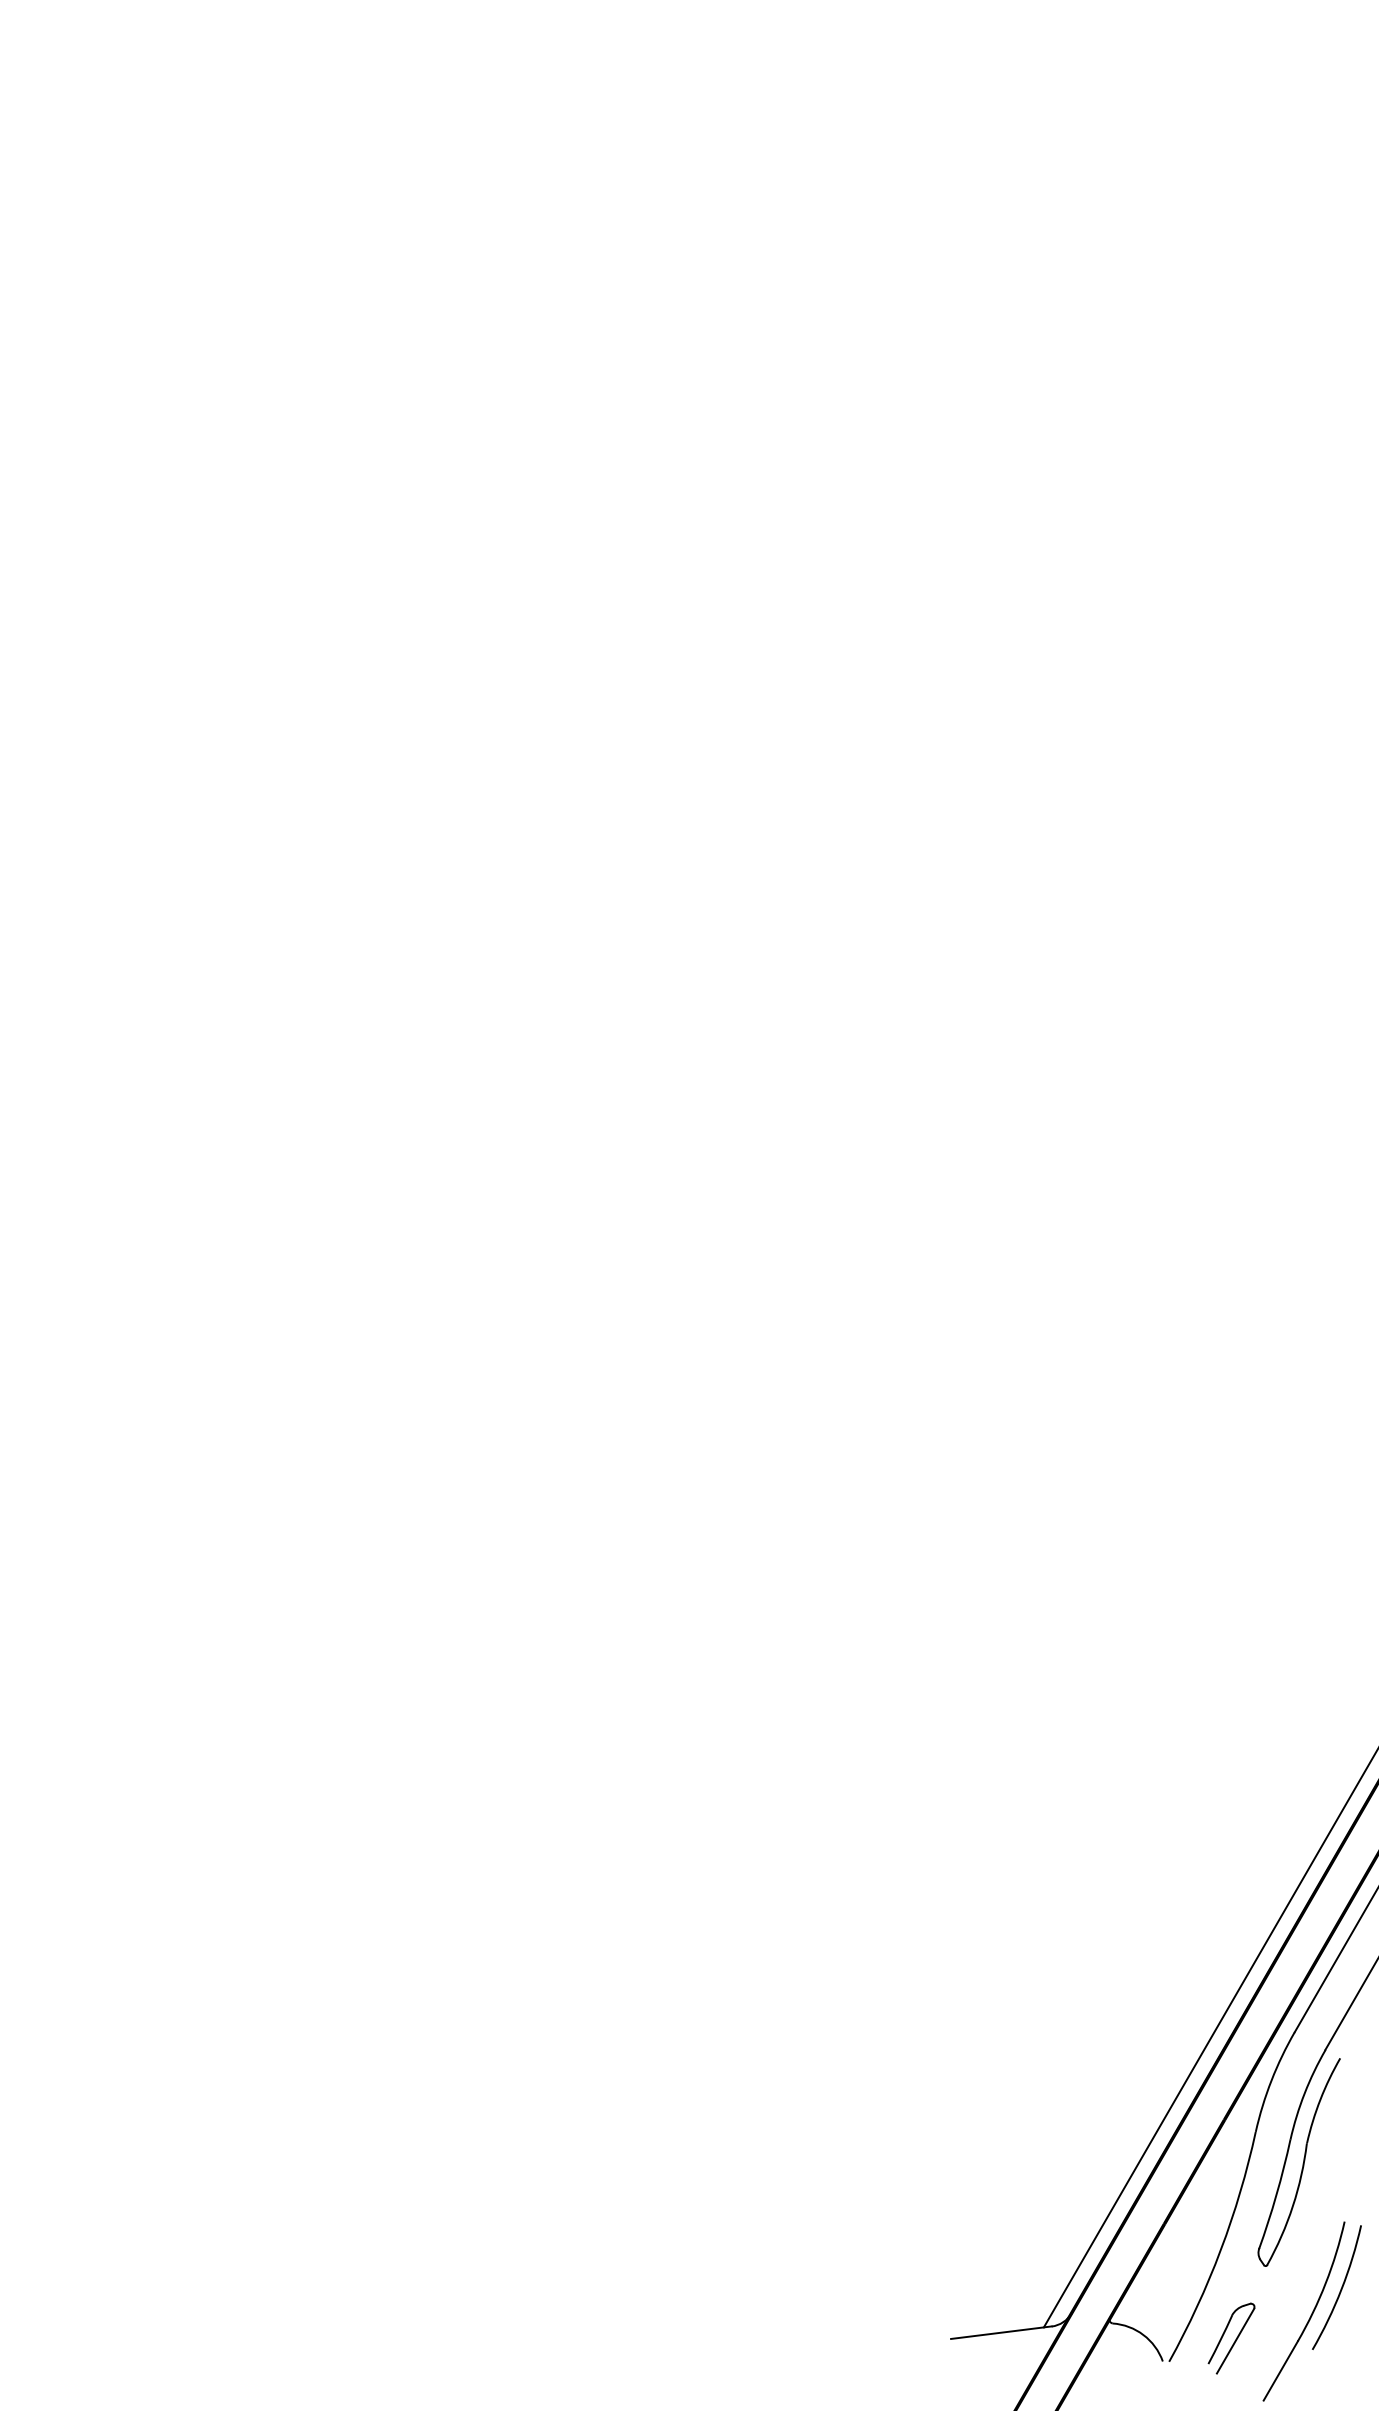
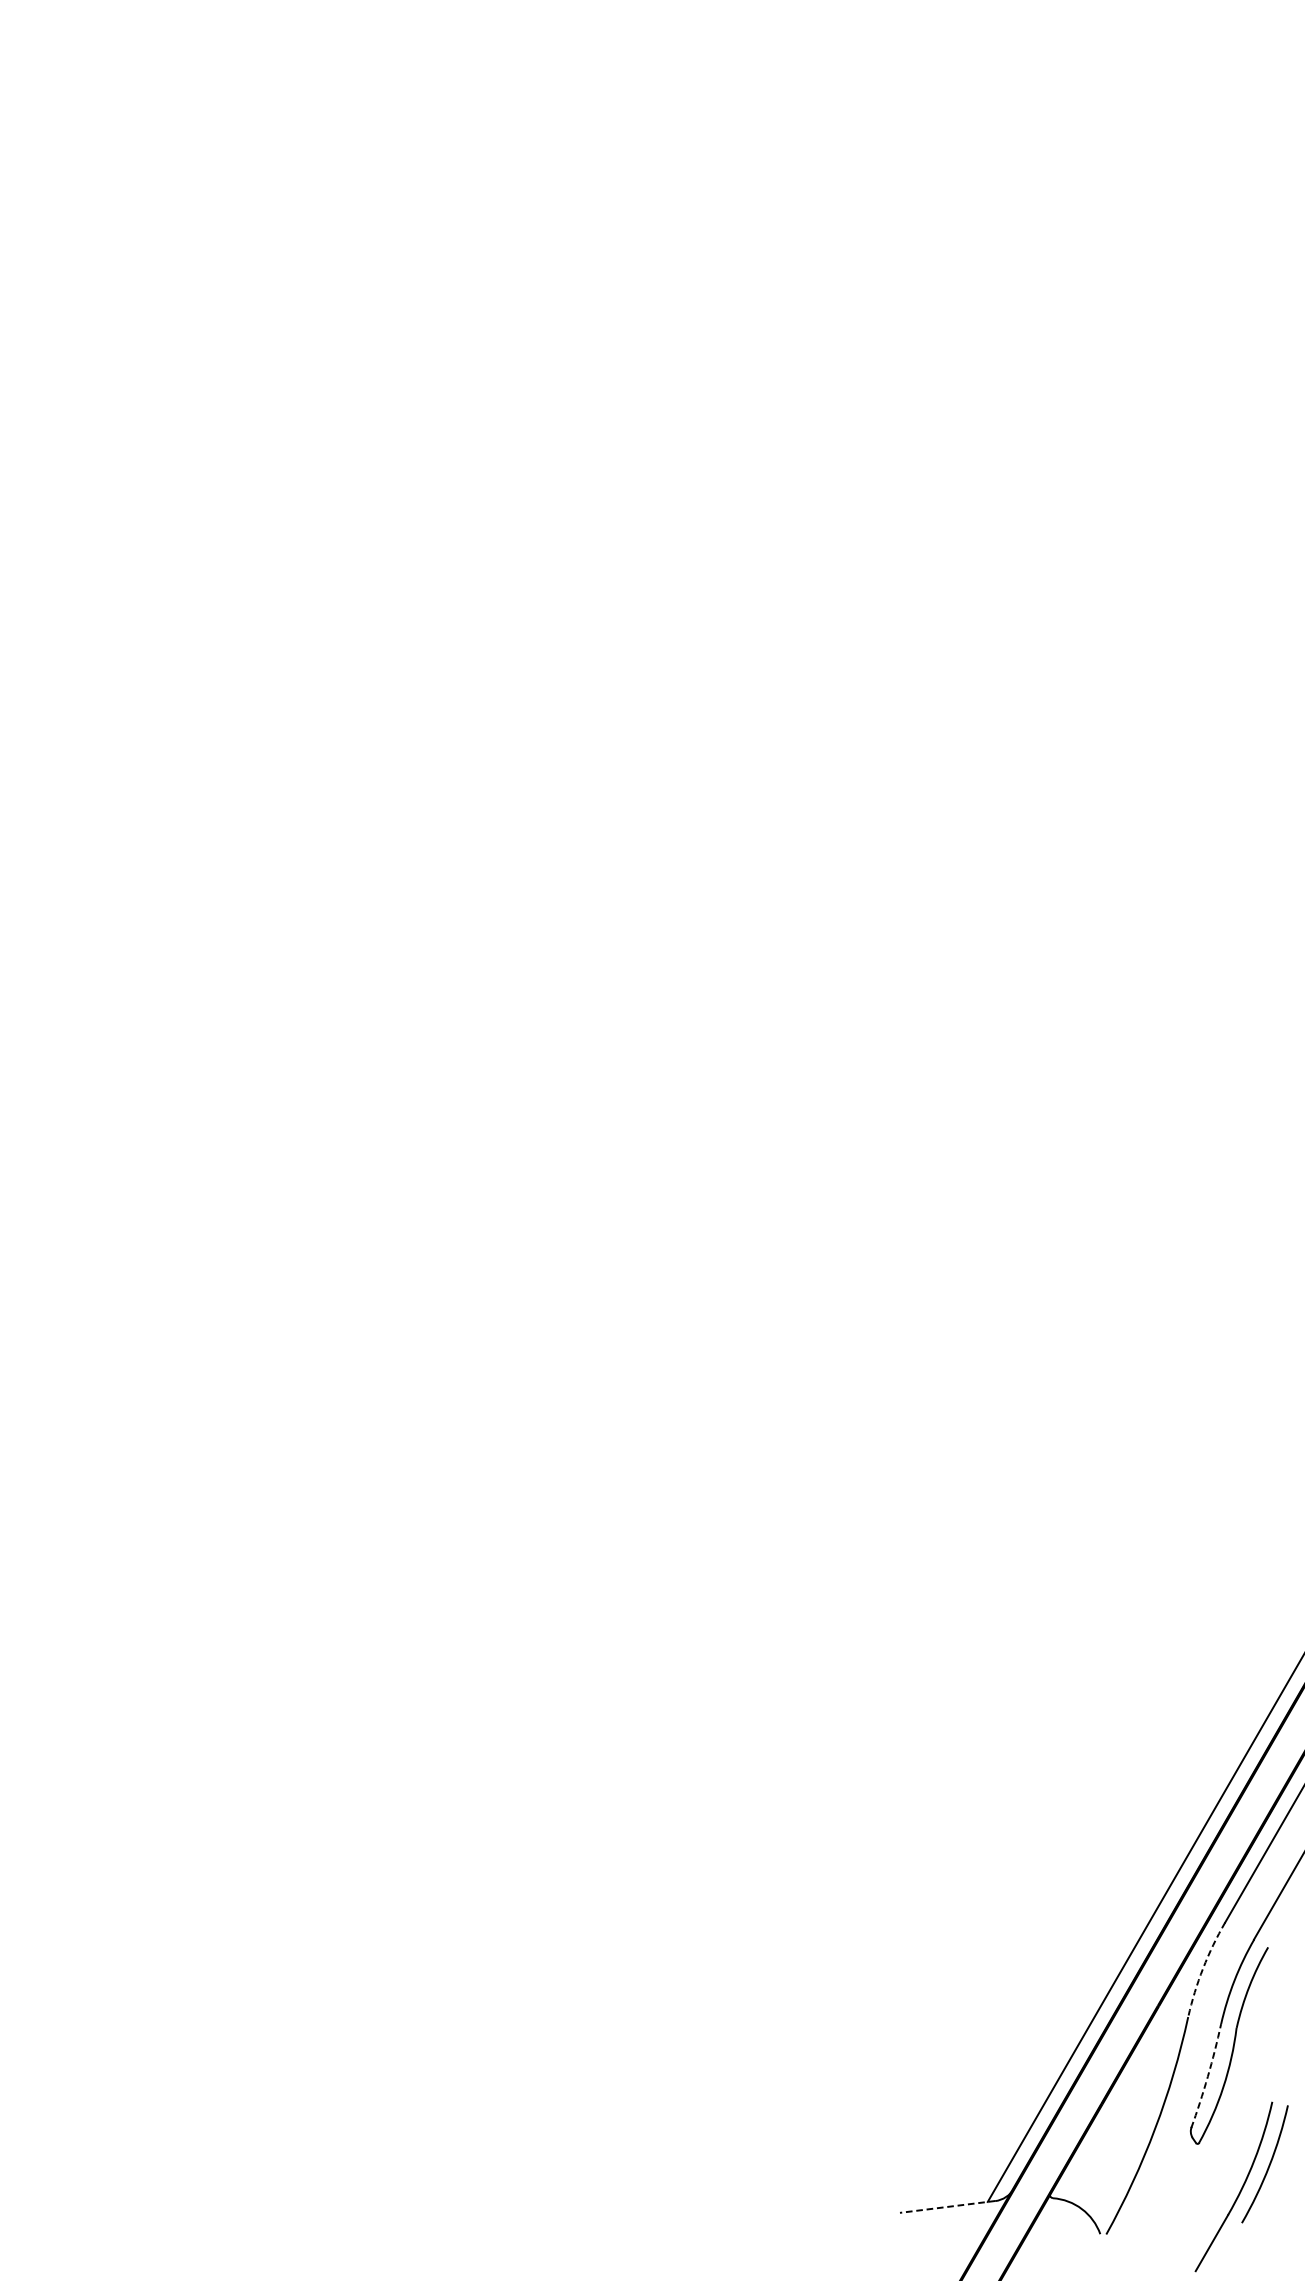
arc: (1271, 2080) -> (1203, 1968), solid -> dashed
arc: (1276, 2195) -> (1207, 2077), solid -> dashed
line: (1001, 2332) -> (947, 2206), solid -> dashed
part: (1231, 2338) -> (1165, 2212), removed

